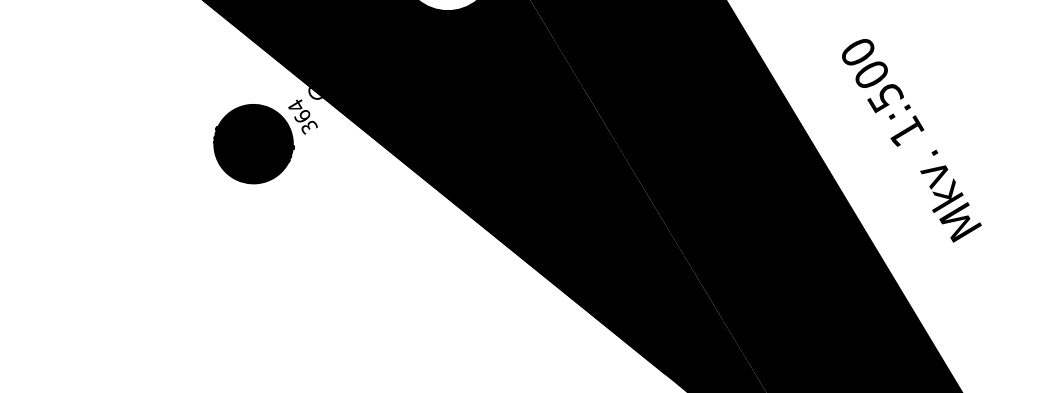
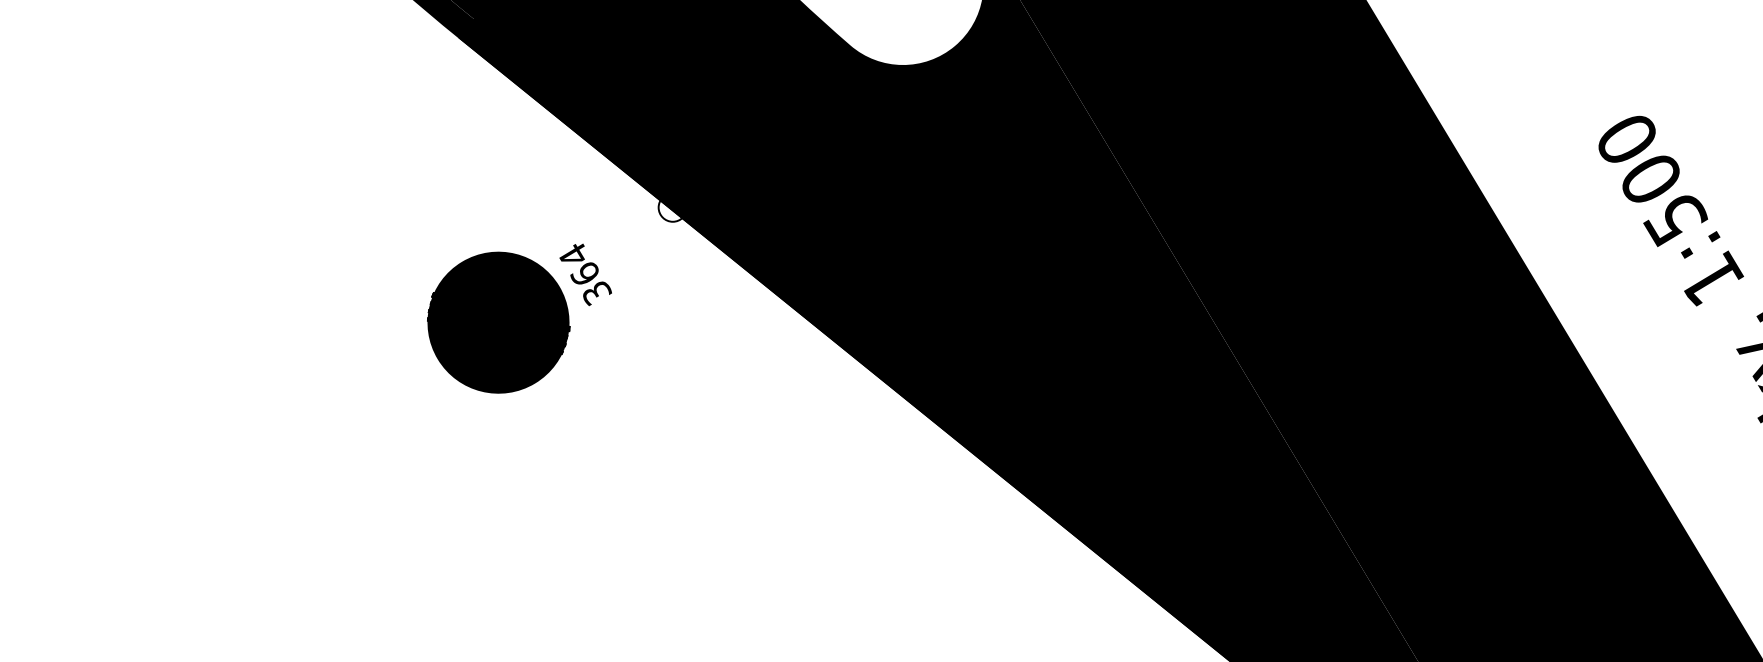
part: (265, 141) -> (519, 318), moved

